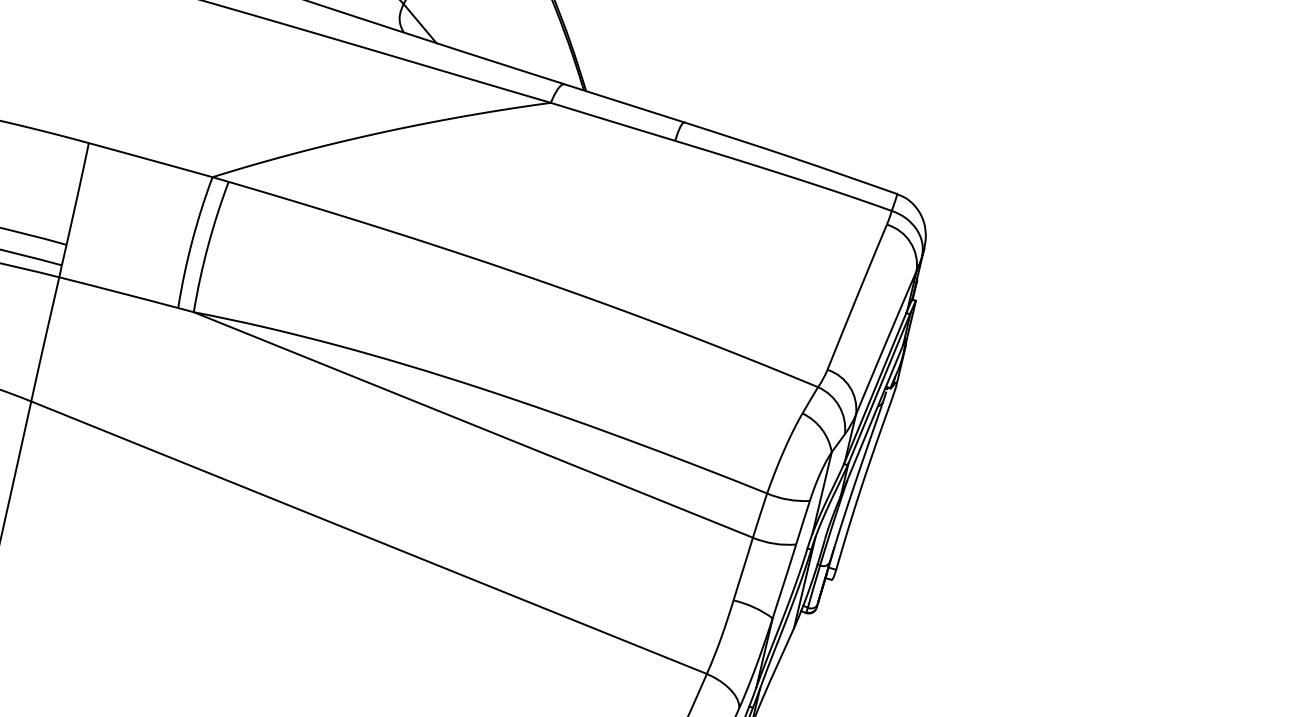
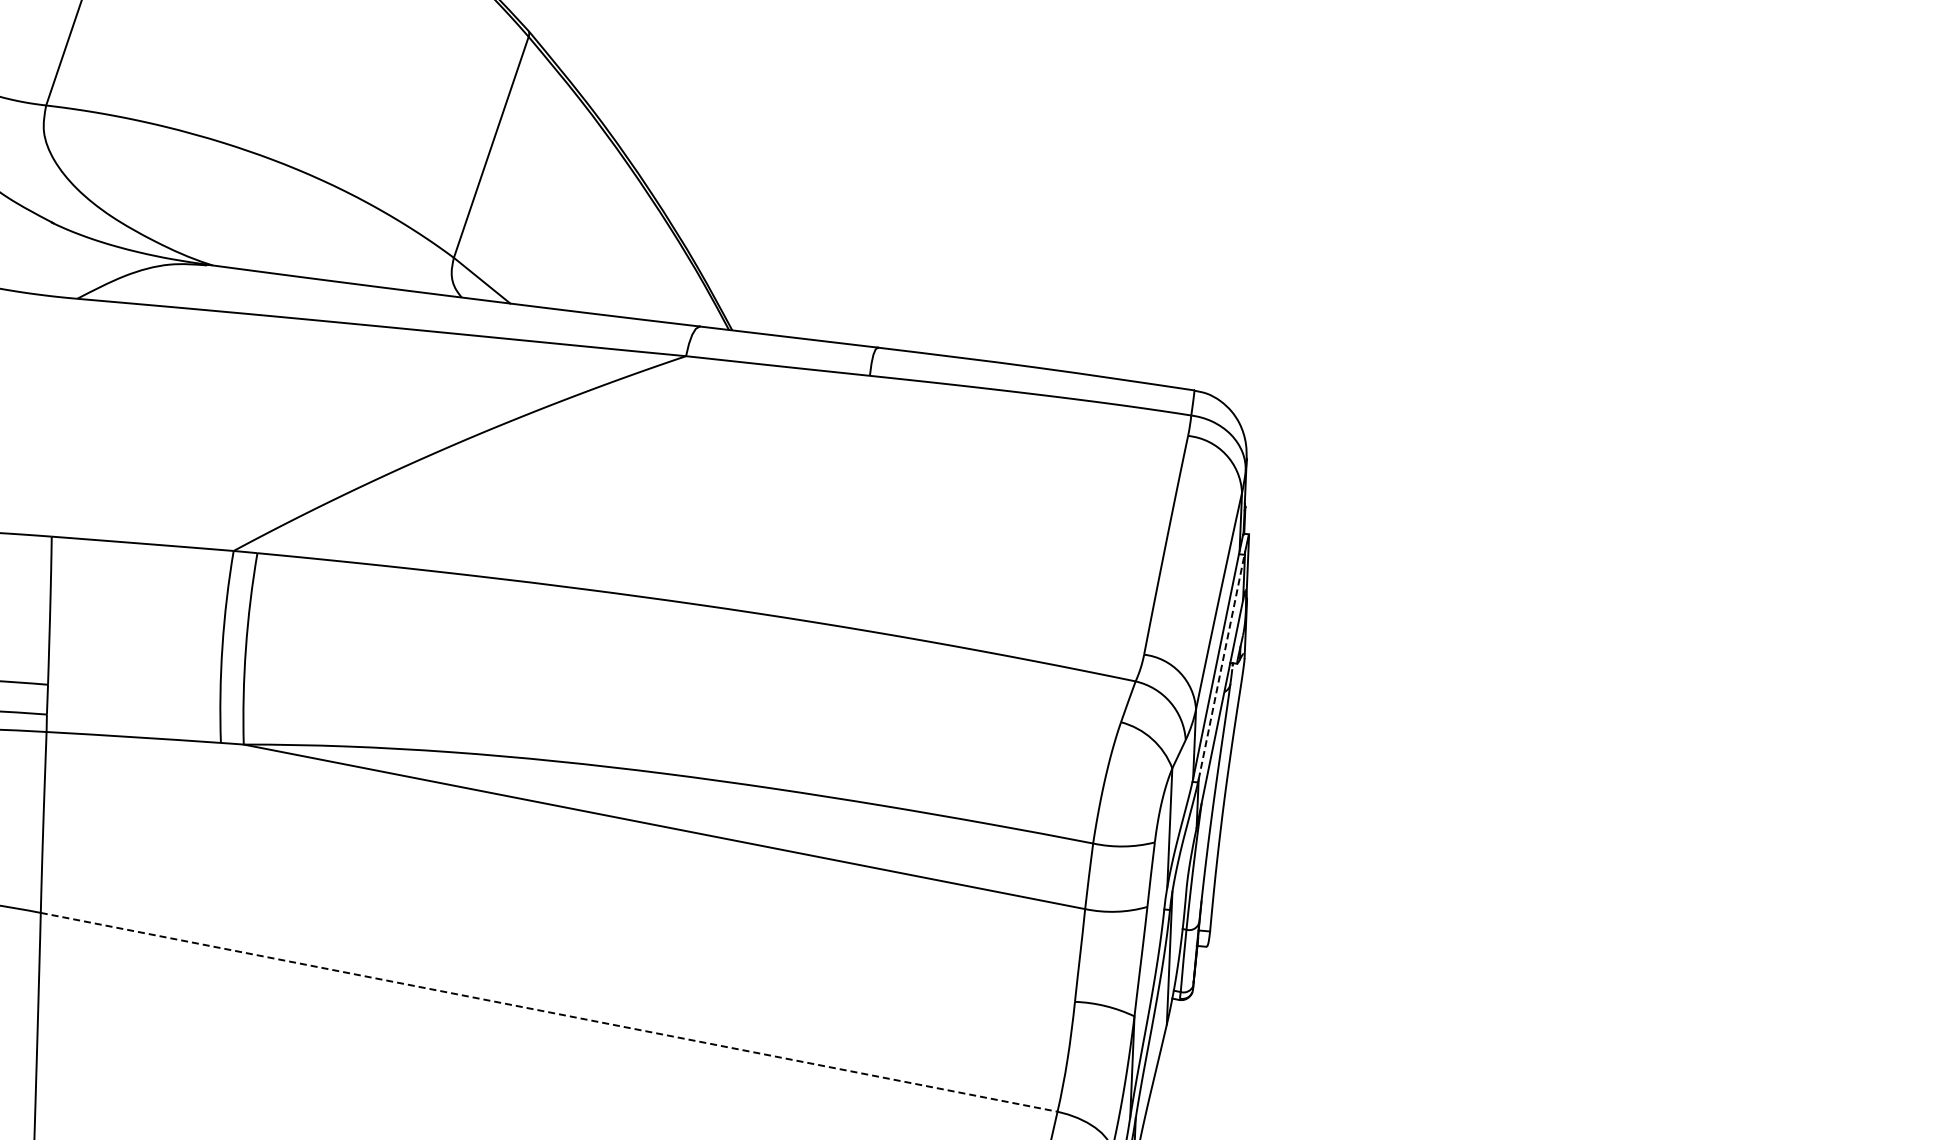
line: (879, 389) -> (1221, 667), solid -> dashed
line: (369, 537) -> (549, 1012), solid -> dashed

